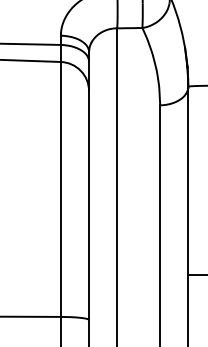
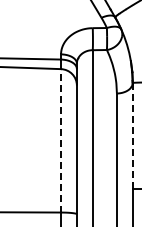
line: (187, 179) -> (132, 135), solid -> dashed
line: (61, 188) -> (61, 140), solid -> dashed

